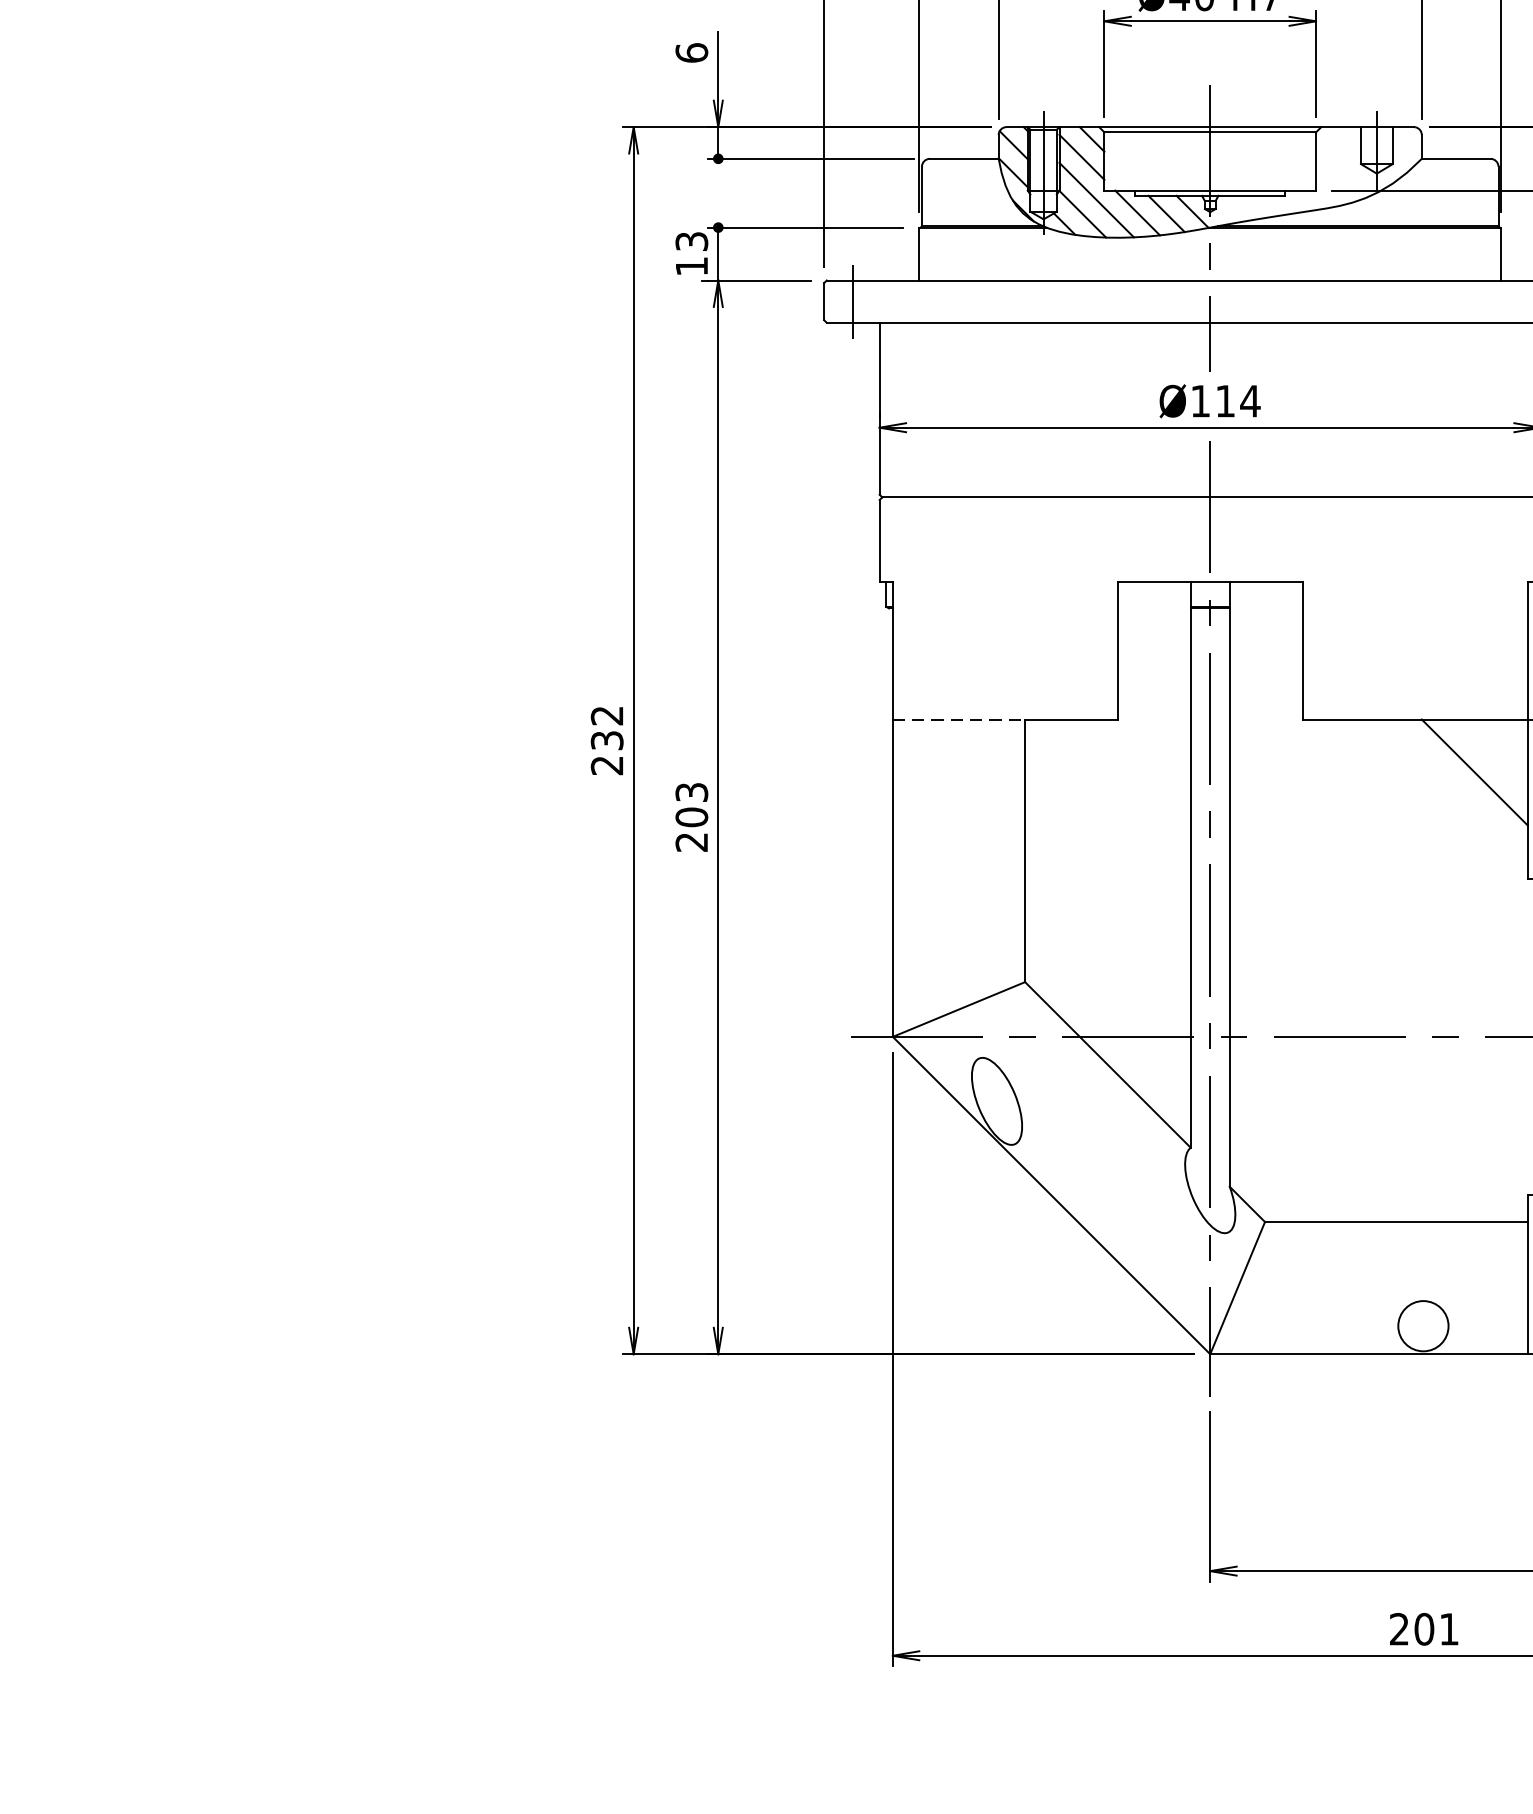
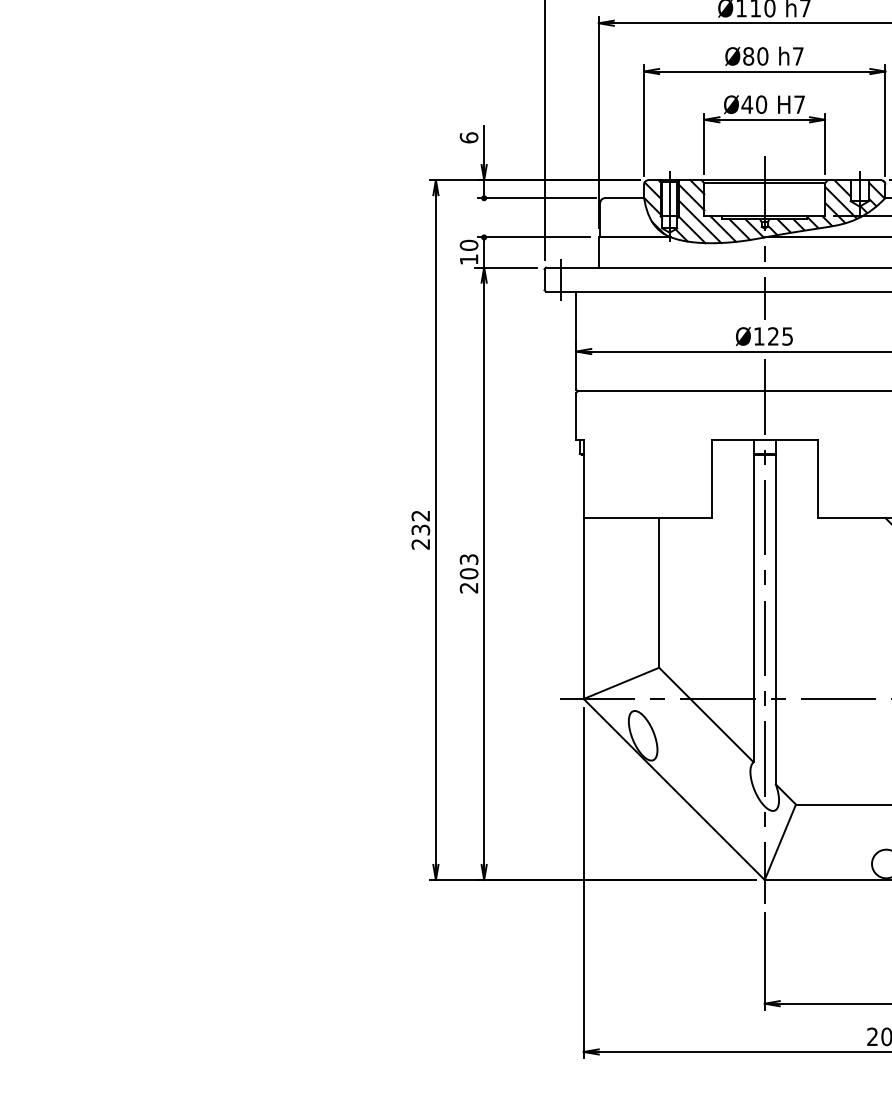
hatch: (1318, 175) -> (826, 207), added
text: (690, 239) -> (468, 244), 13 -> 10
text: (1237, 401) -> (780, 336), Ø114 -> Ø125
line: (959, 720) -> (621, 518), dashed -> solid

